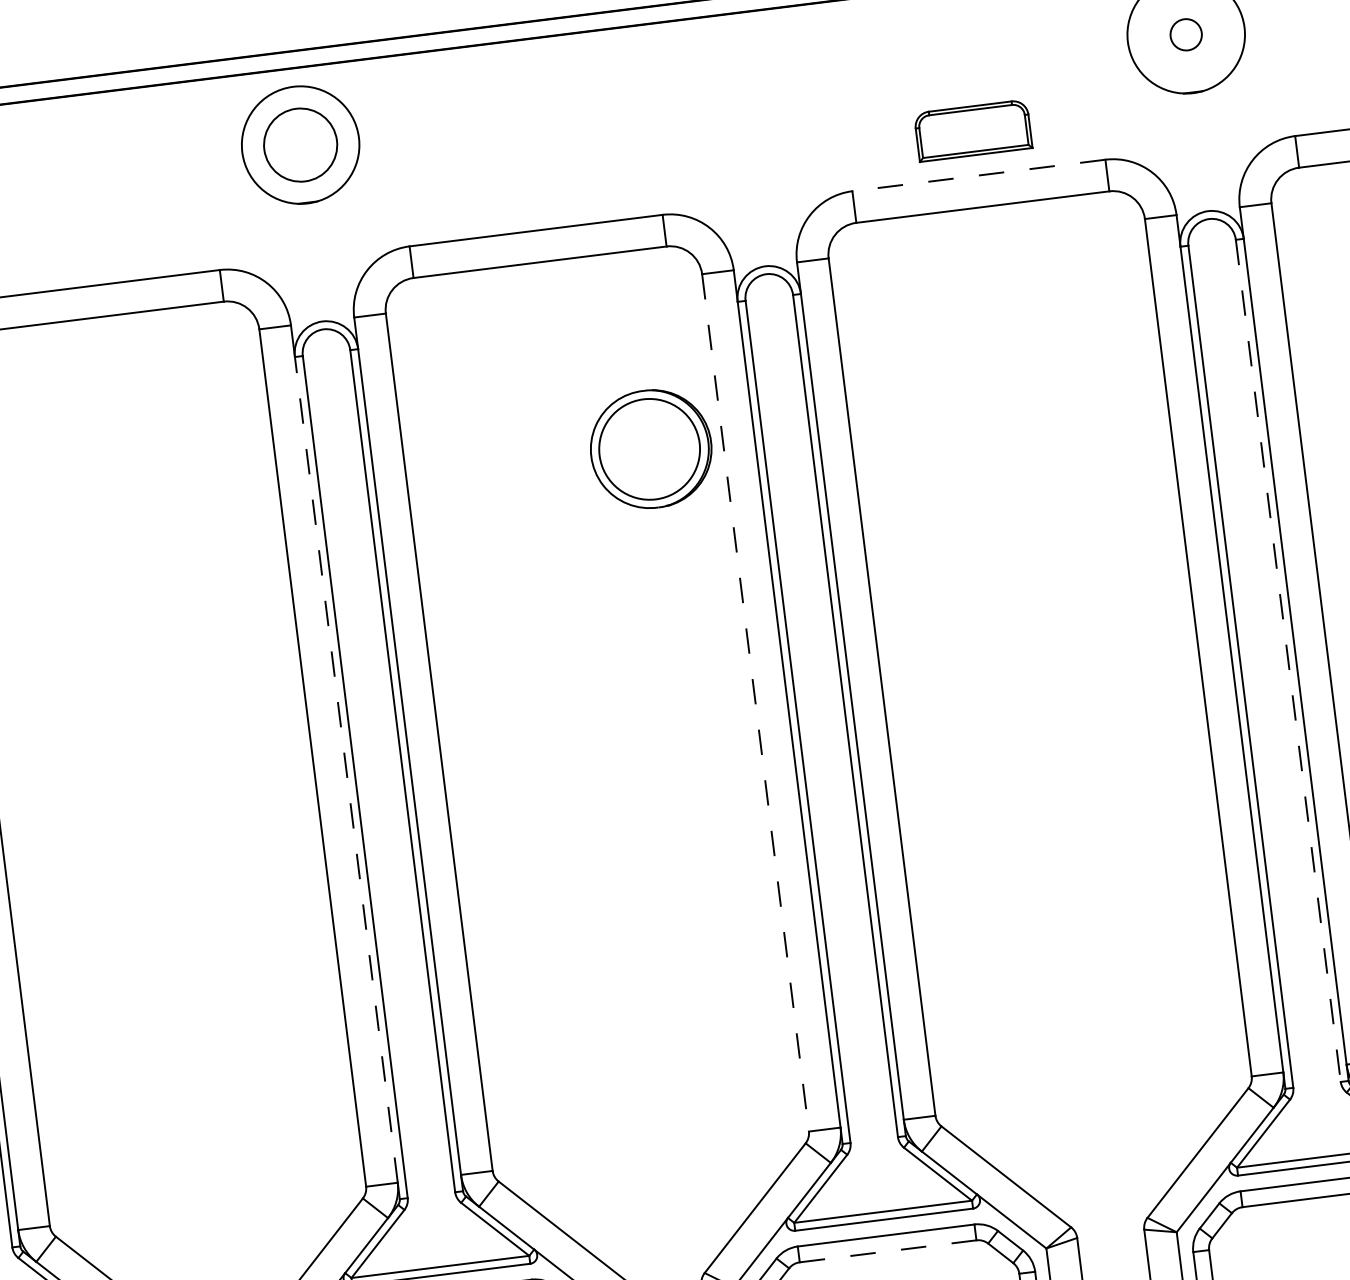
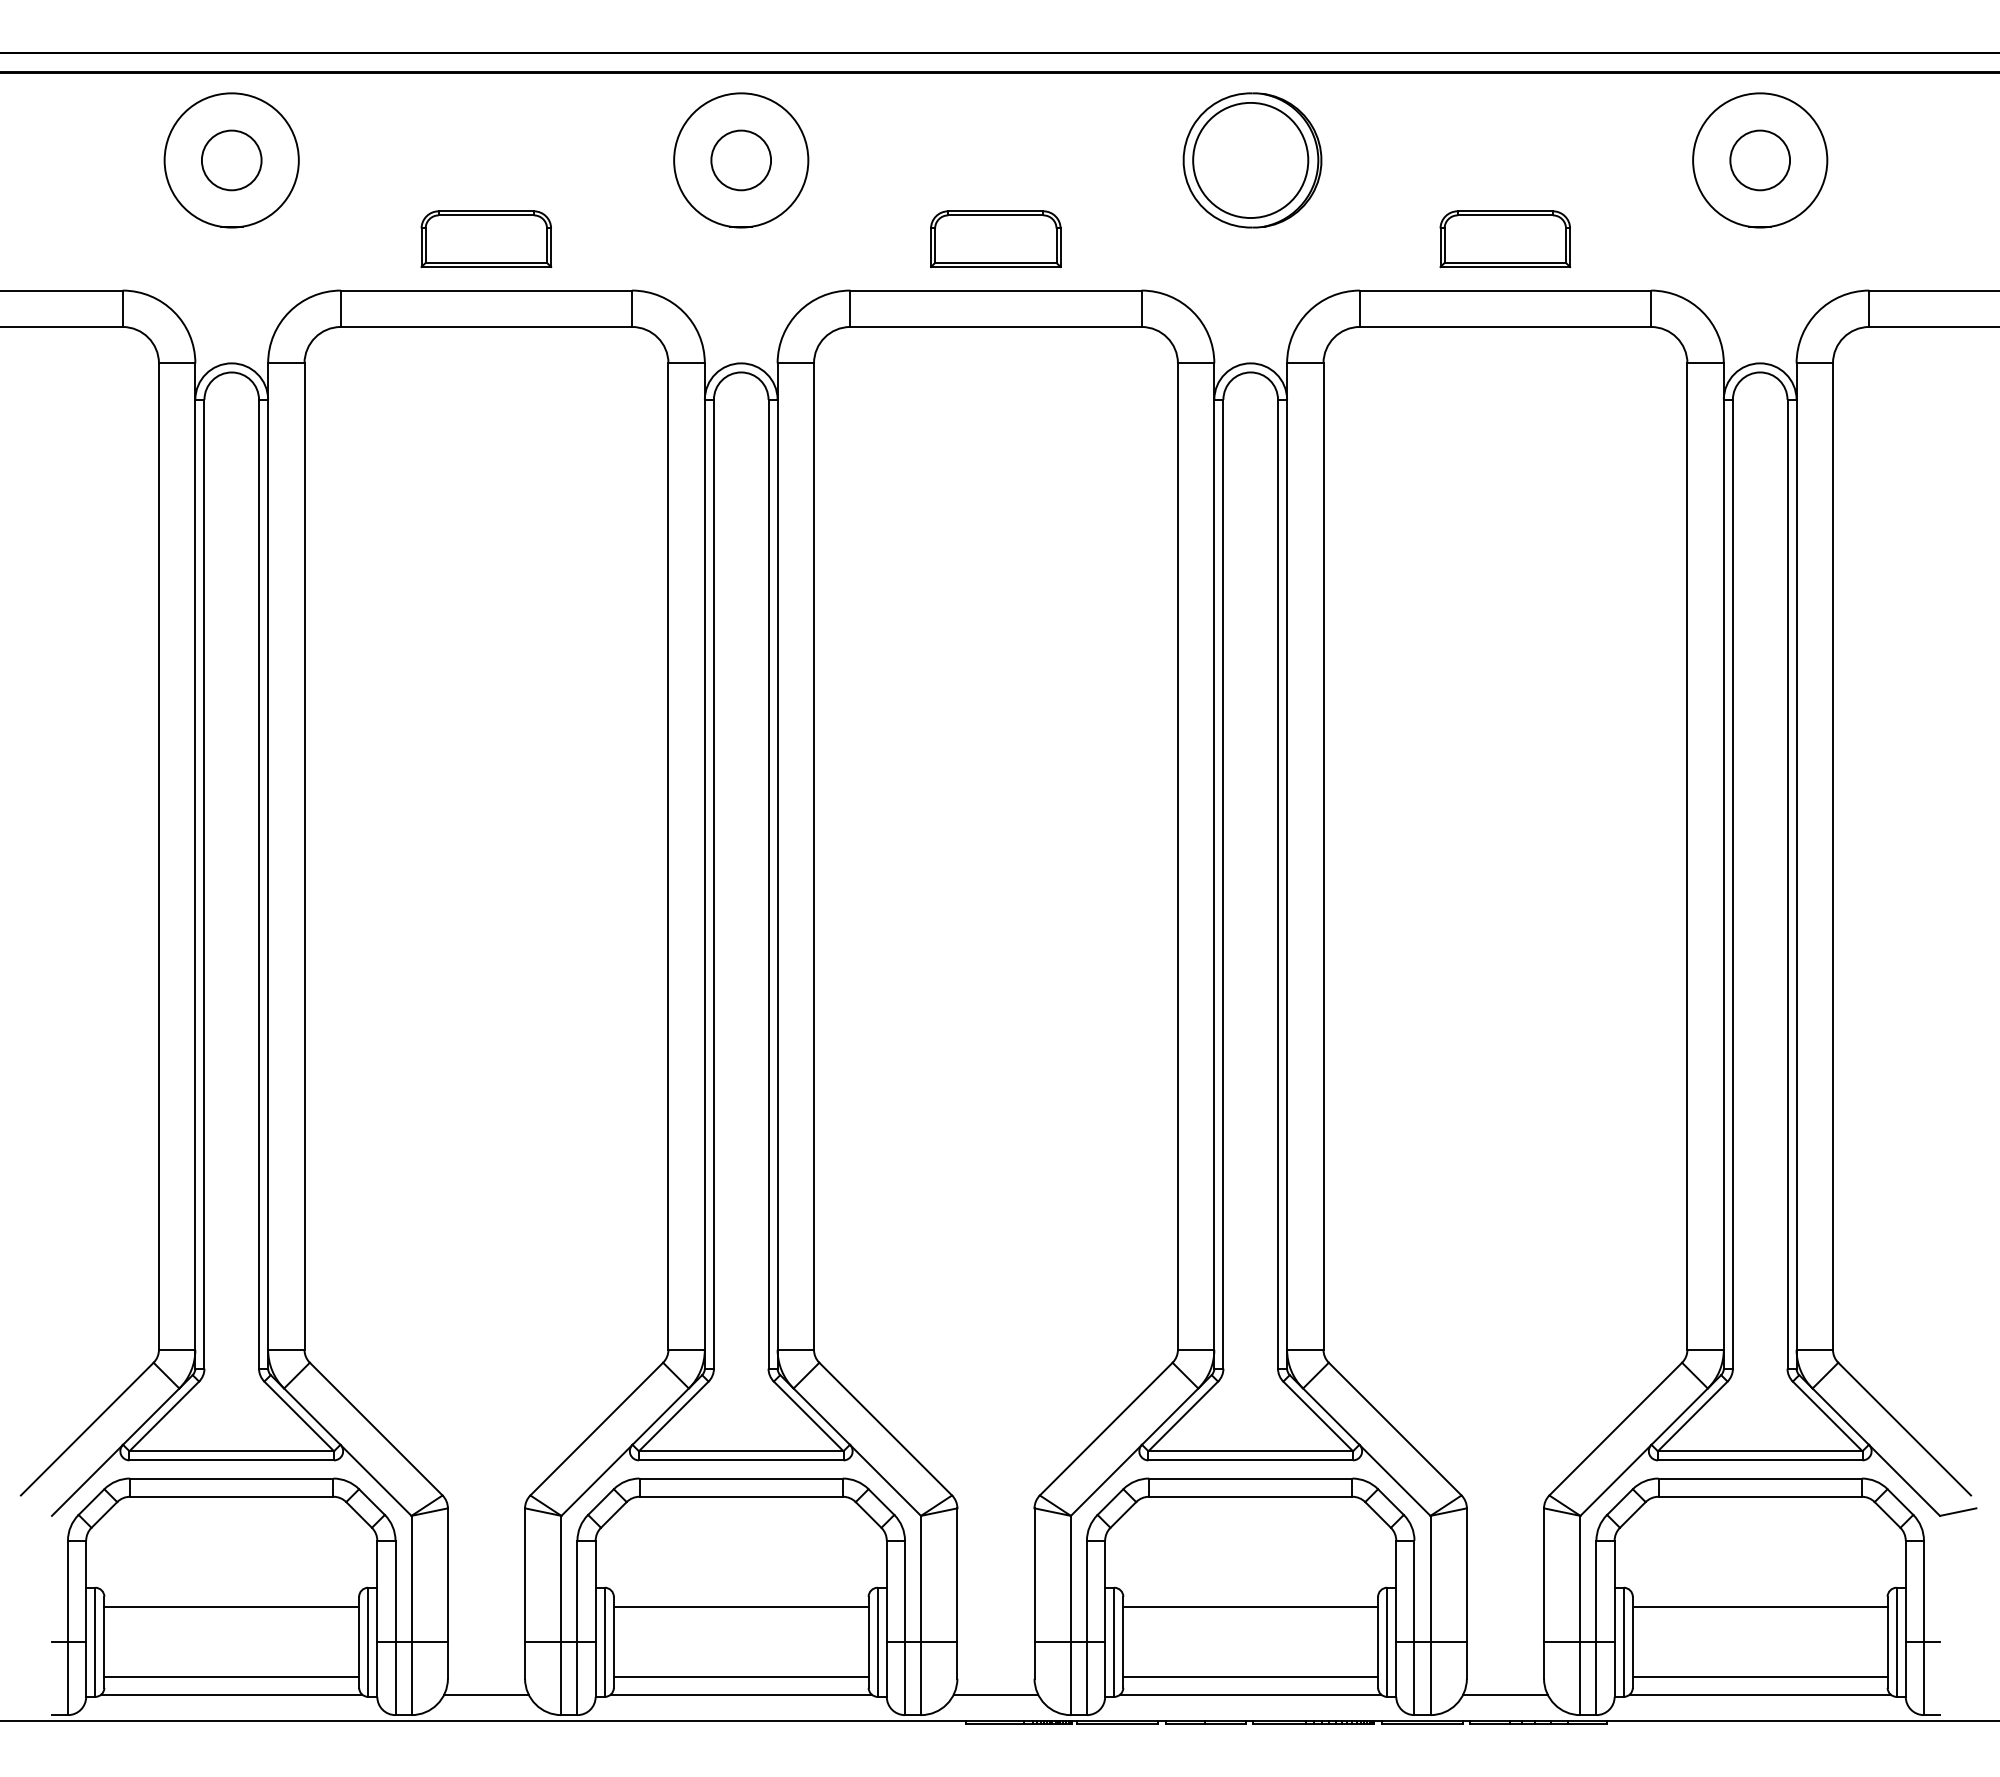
circle: (1186, 34) -> (1760, 160), size x1.67
circle: (300, 145) -> (741, 160), size x0.71
line: (978, 175) -> (1505, 290), dashed -> solid
part: (530, 186) -> (995, 239), added
part: (87, 241) -> (486, 239), added
part: (651, 449) -> (1252, 160), moved
line: (1288, 661) -> (1787, 884), dashed -> solid
line: (755, 703) -> (1177, 857), dashed -> solid
line: (346, 769) -> (704, 874), dashed -> solid
line: (887, 1251) -> (1250, 1496), dashed -> solid

